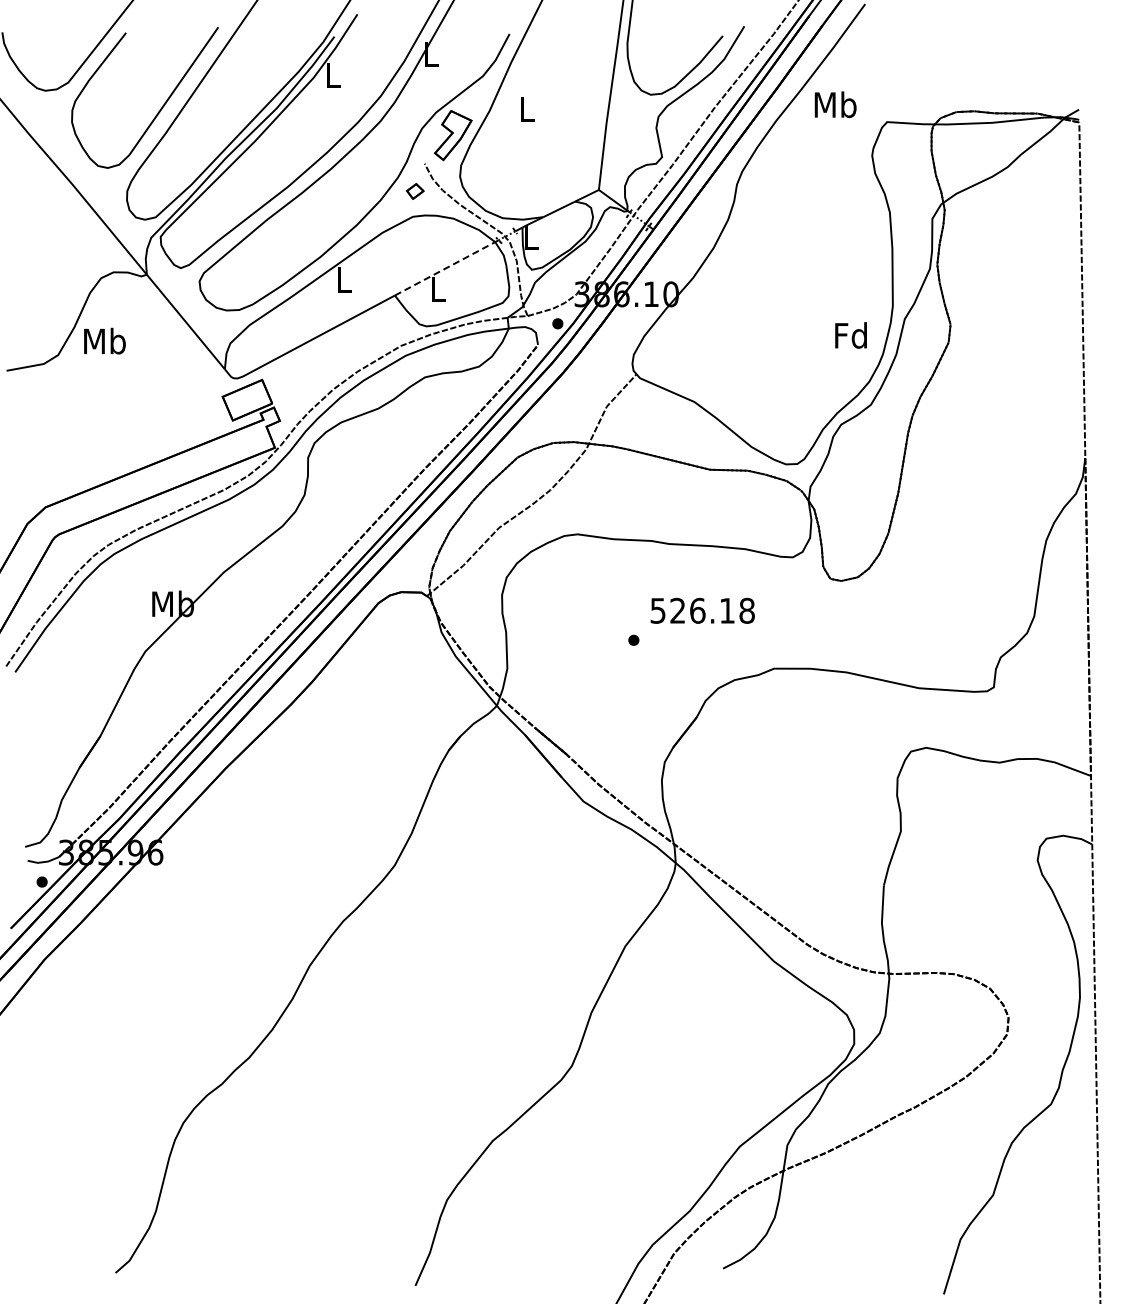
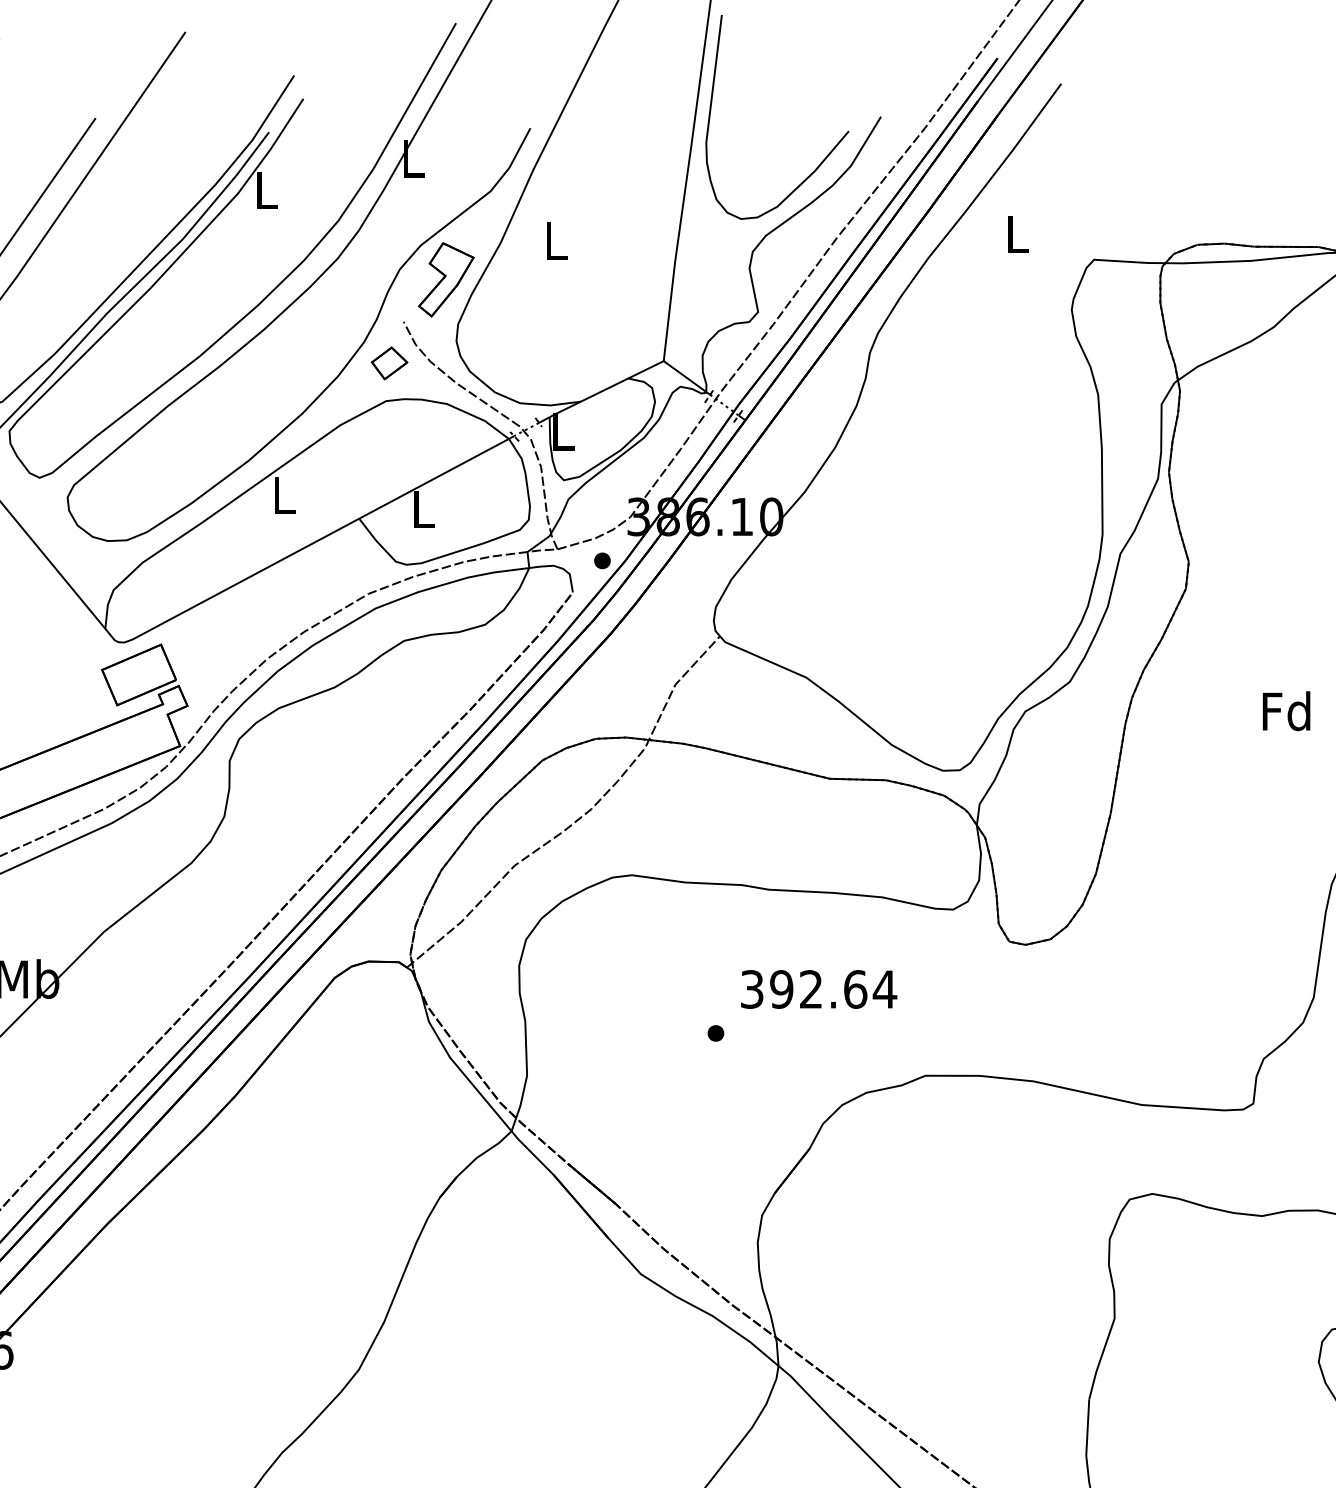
text: (835, 104) -> (1016, 233), Mb -> L
part: (415, 191) -> (389, 363), size x1.43
line: (445, 268) -> (434, 478), dashed -> solid
text: (850, 335) -> (1285, 711), moved
text: (703, 610) -> (819, 988), 526.18 -> 392.64

